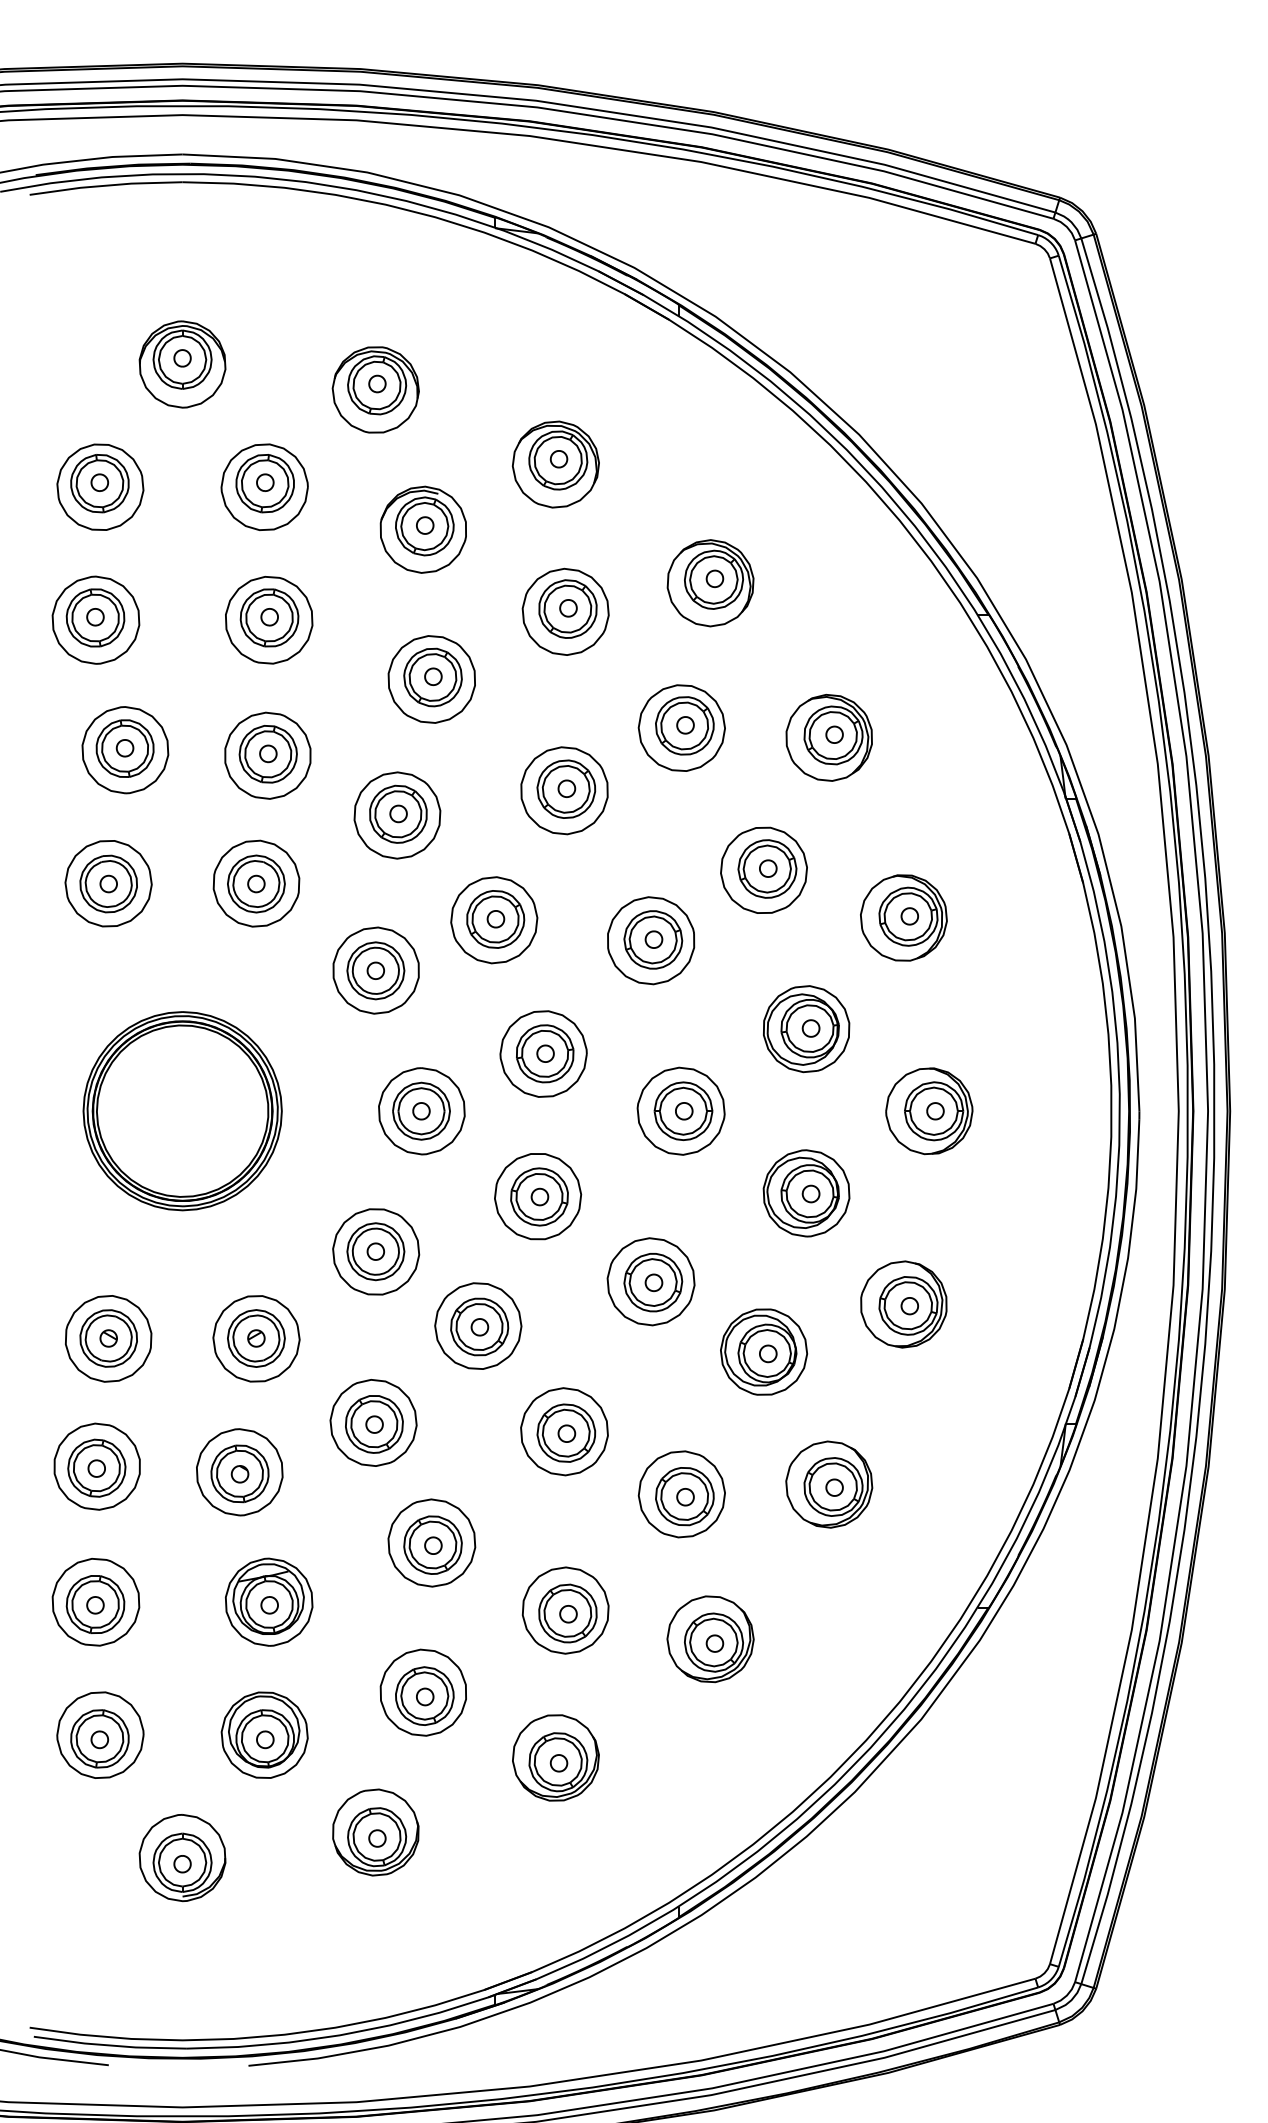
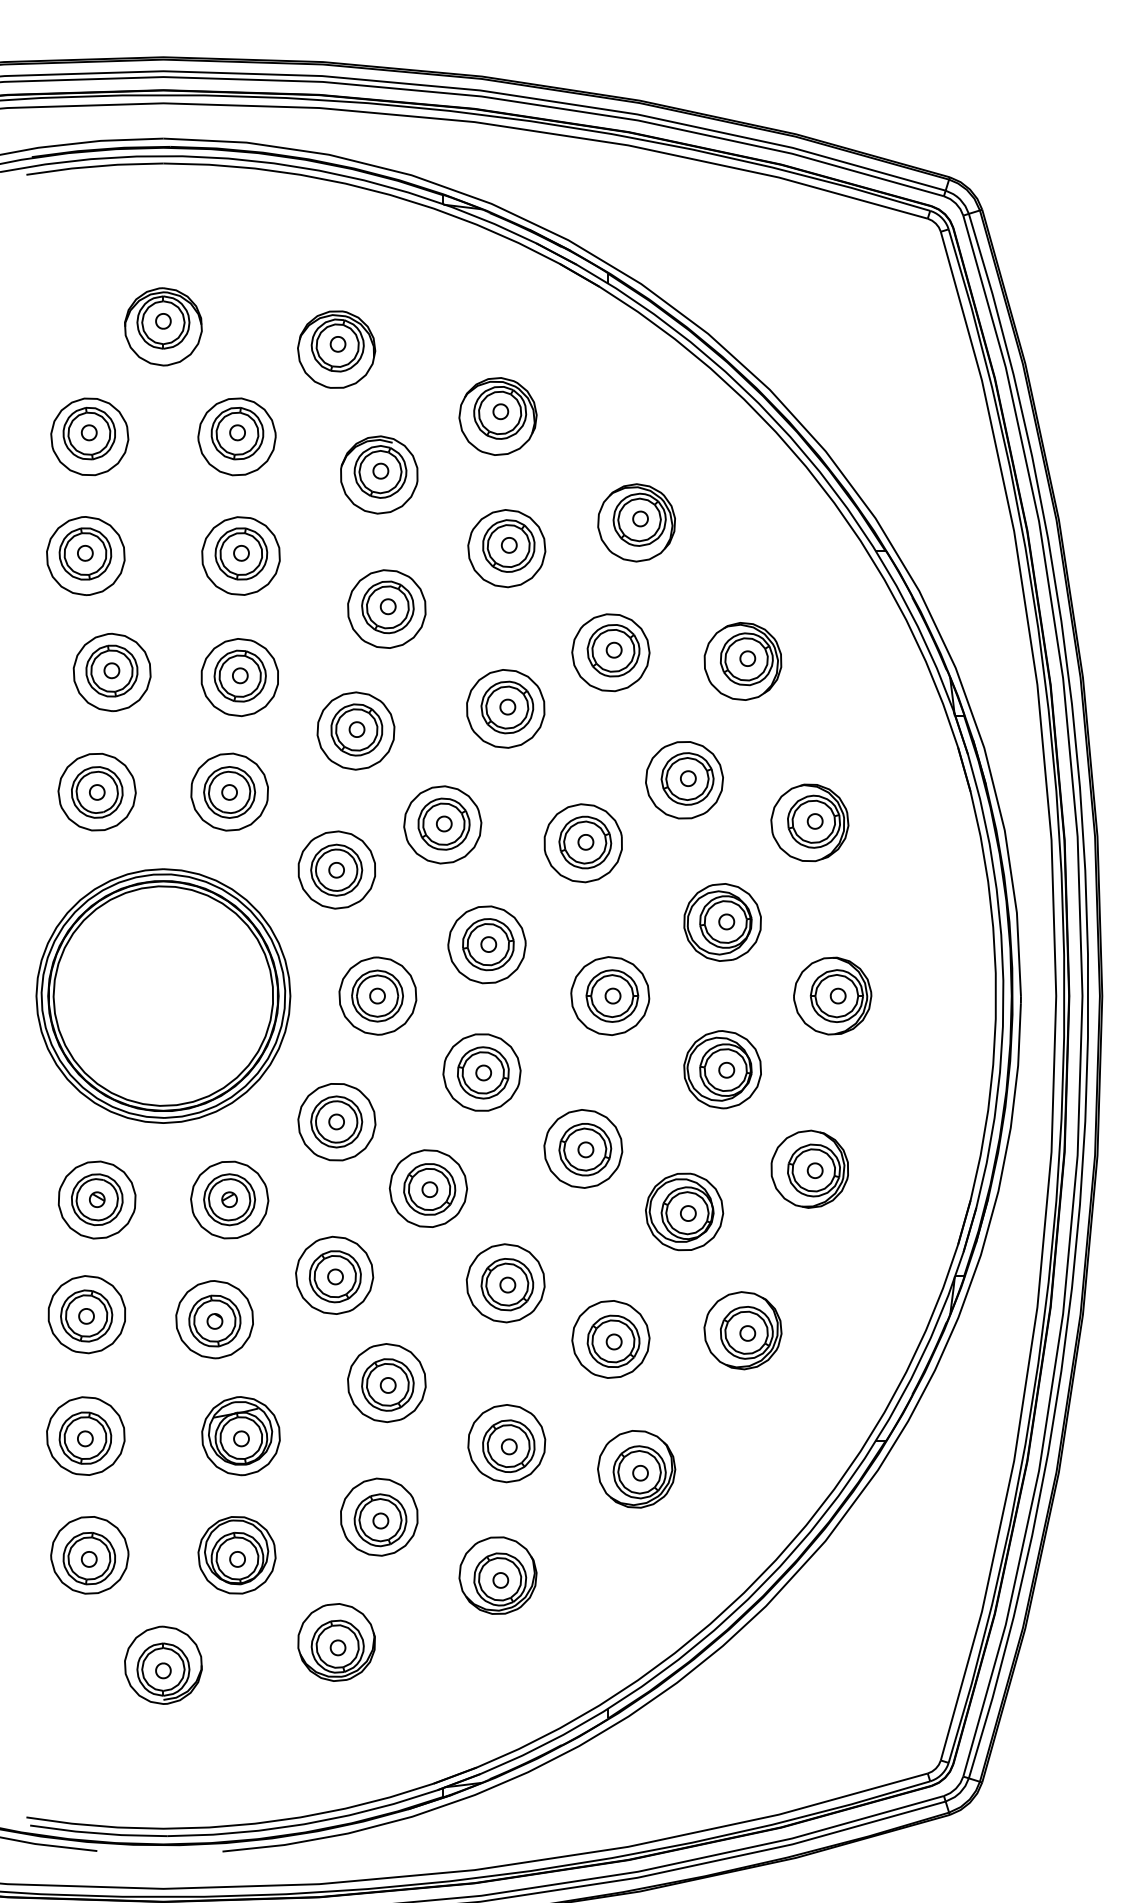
part: (182, 1110) -> (163, 995), size x1.43

